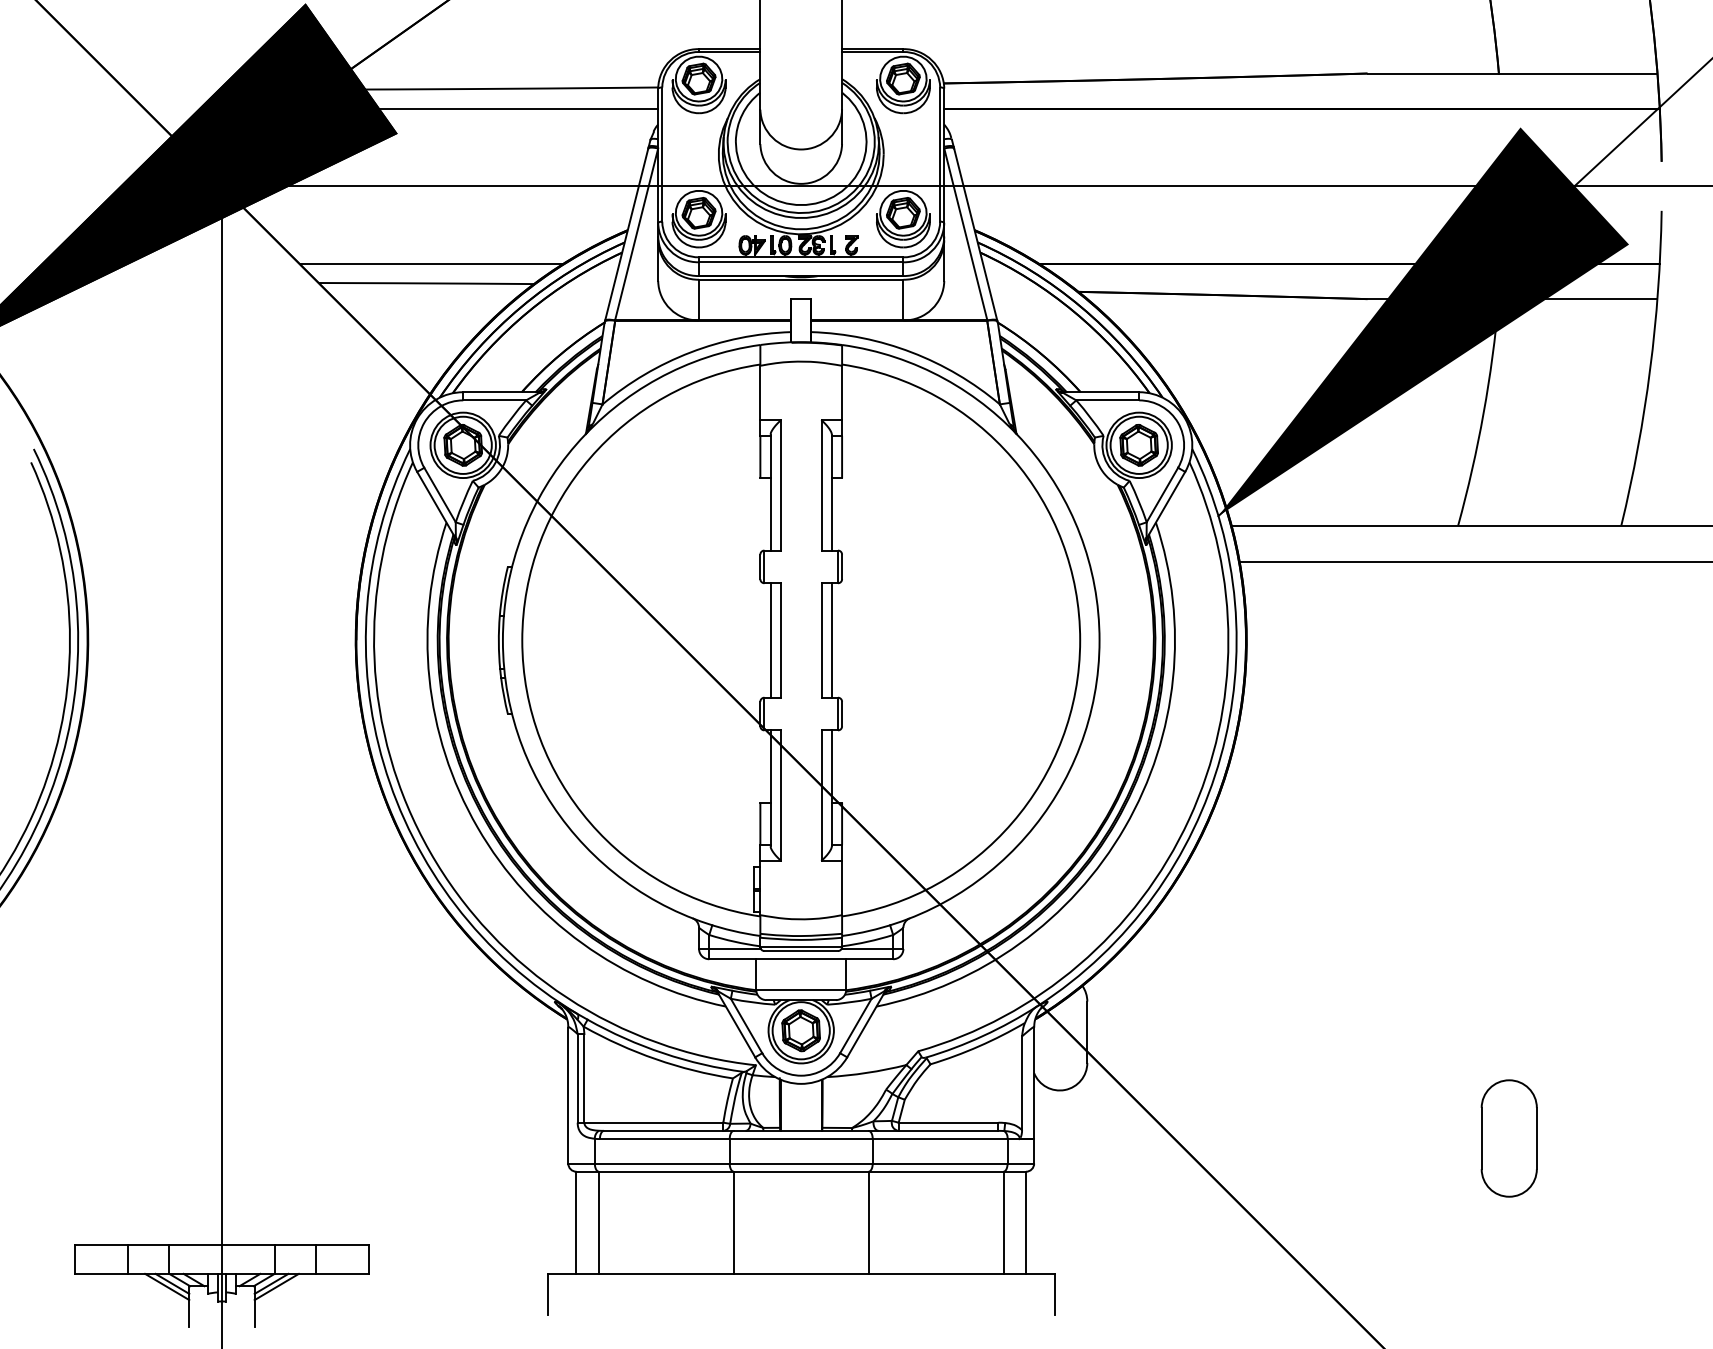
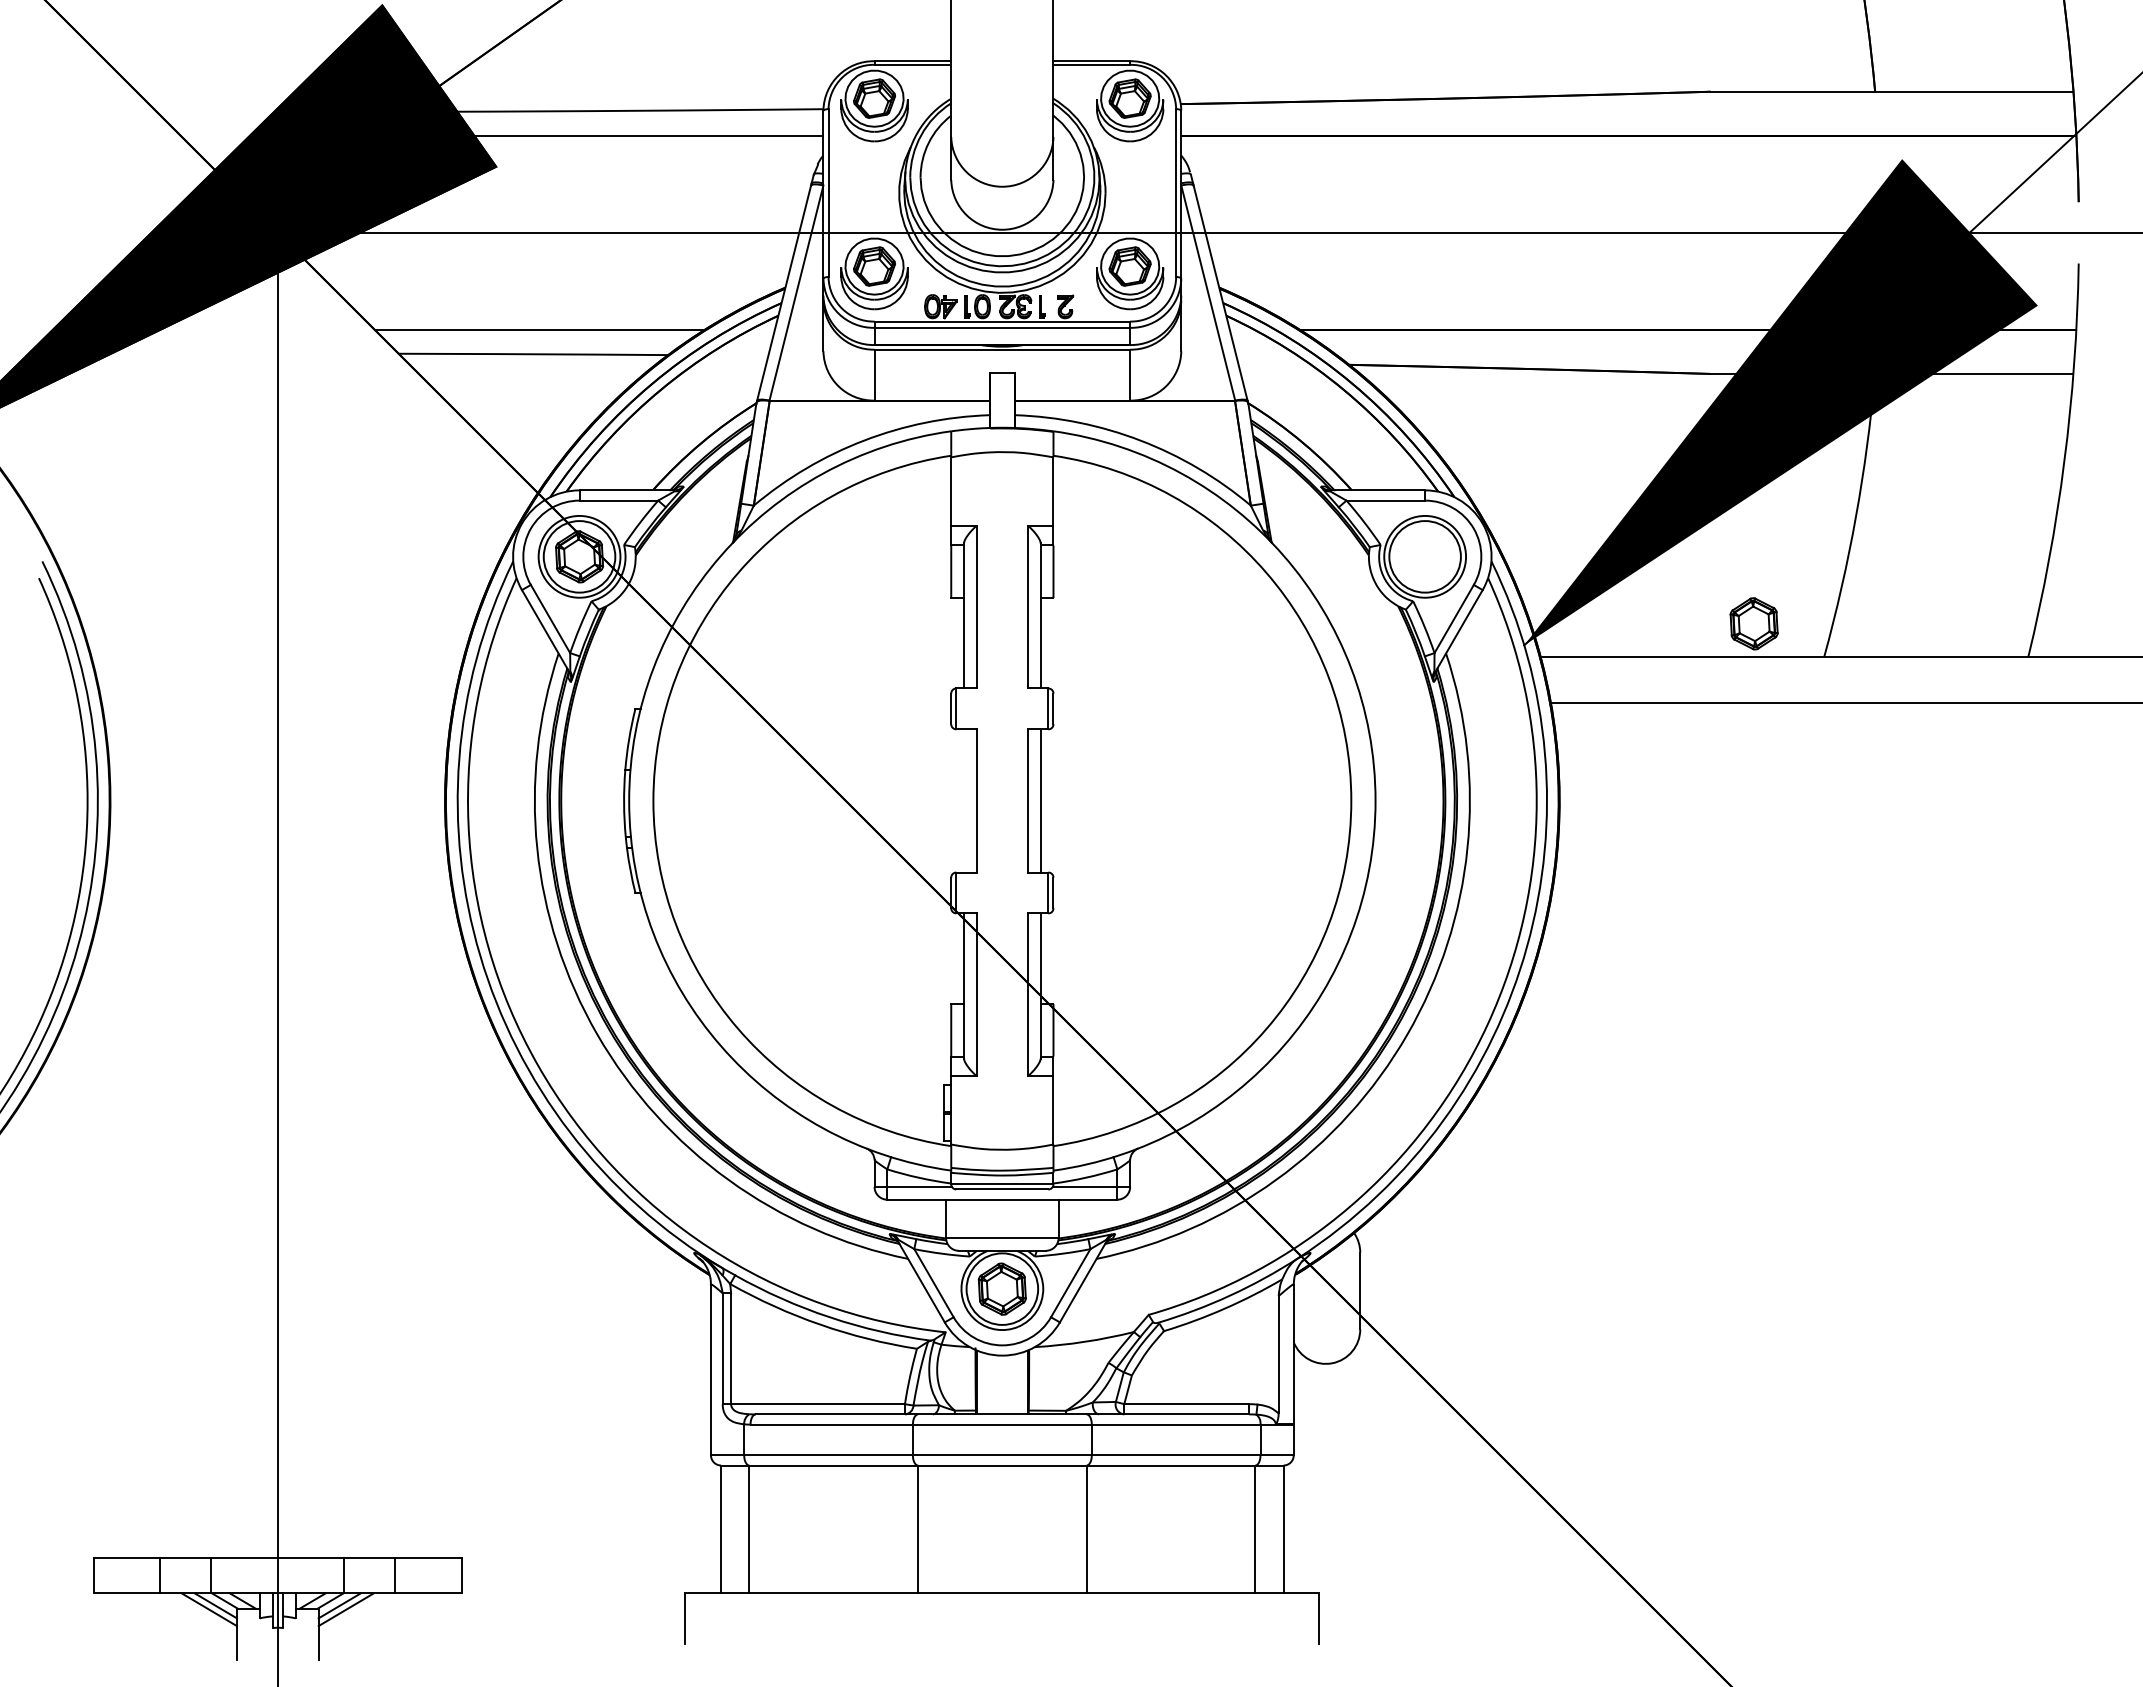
part: (1138, 445) -> (1753, 623), moved
line: (770, 640) -> (964, 800), removed
part: (1508, 1138) -> (1887, 1423), removed

